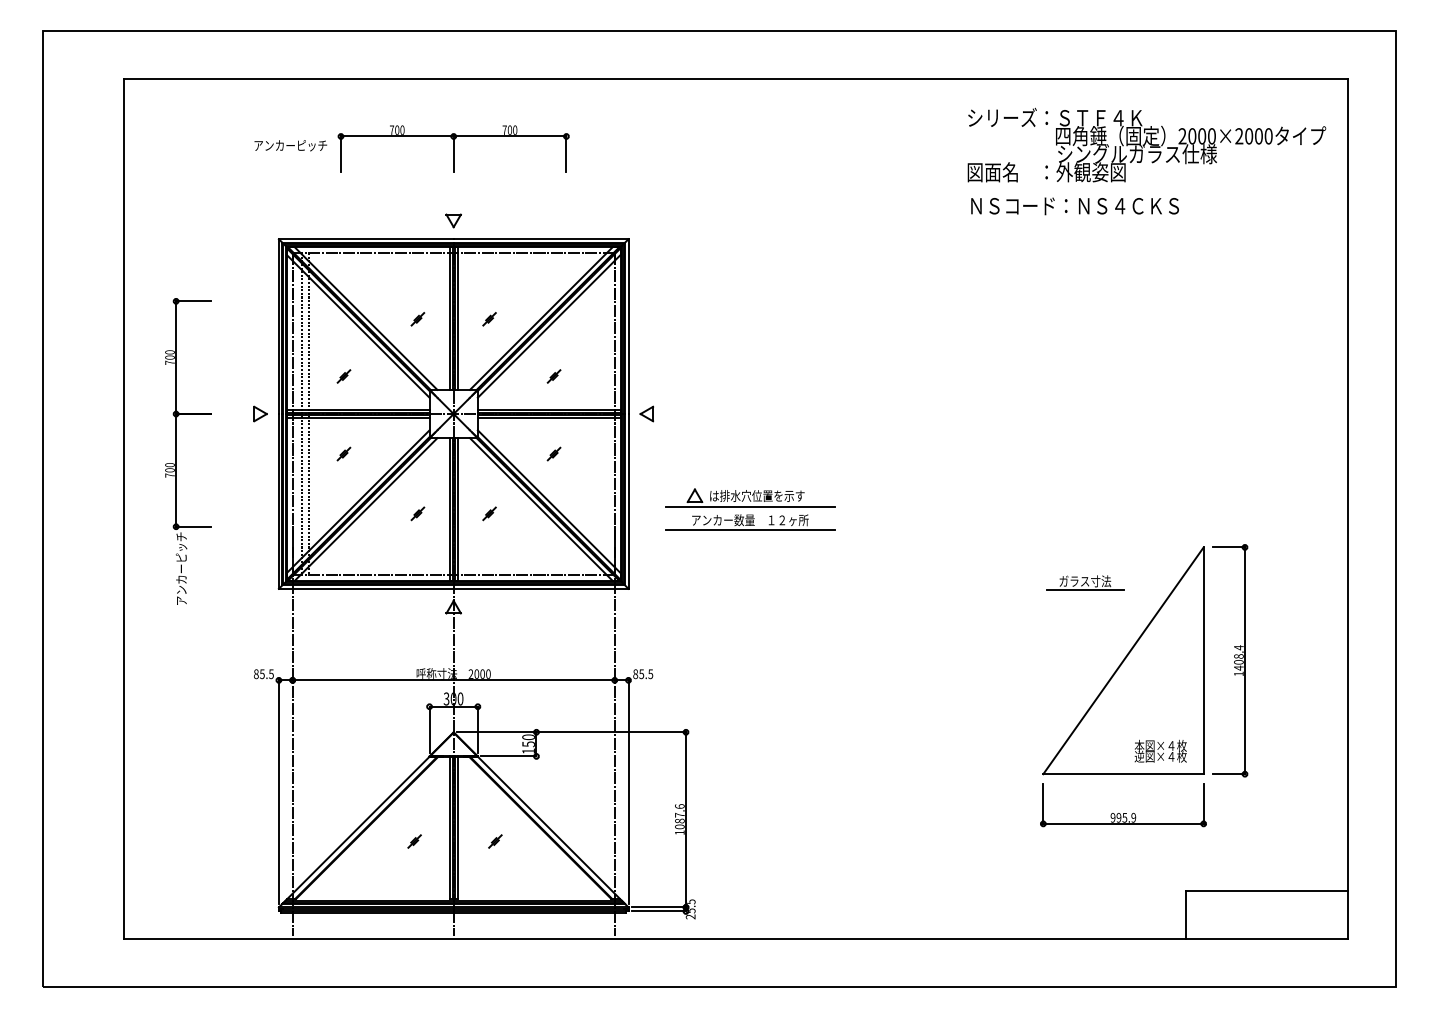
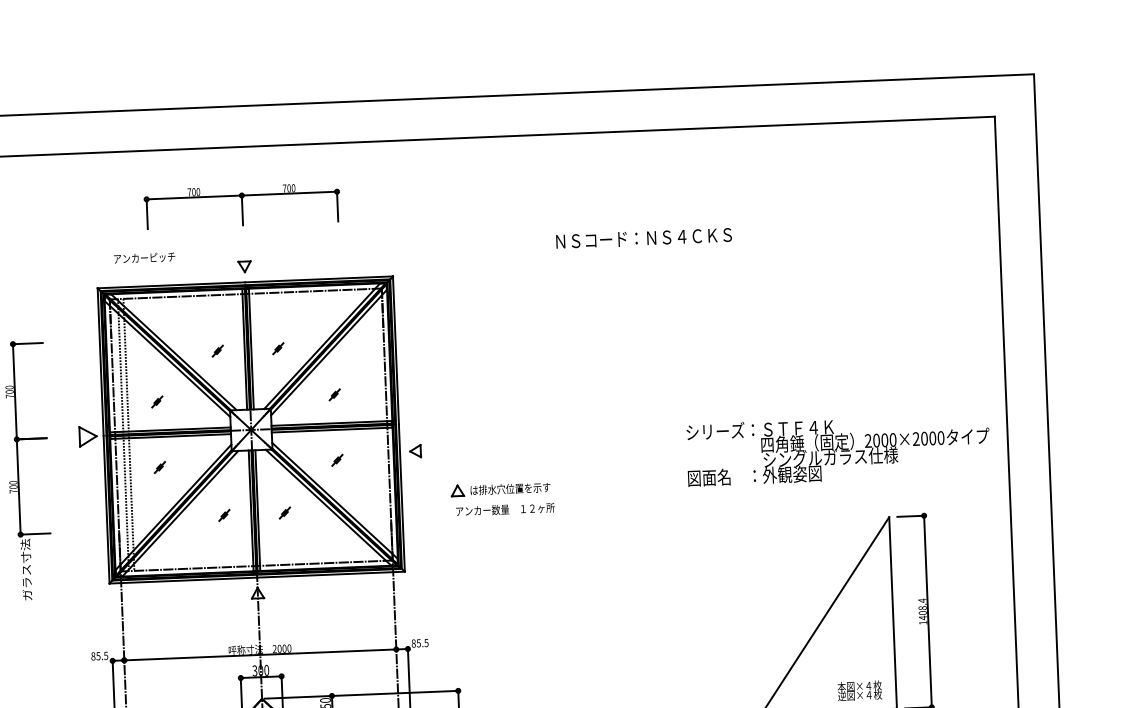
text: (1146, 144) -> (838, 449), moved
text: (290, 145) -> (144, 257), moved
text: (1074, 206) -> (643, 238), moved
part: (260, 413) -> (88, 436), size x1.6
part: (646, 413) -> (415, 450), moved
line: (750, 506) -> (505, 498), removed
line: (750, 529) -> (505, 517), removed
text: (181, 568) -> (26, 569), アンカーピッチ -> ガラス寸法
part: (1085, 582) -> (790, 550), removed

